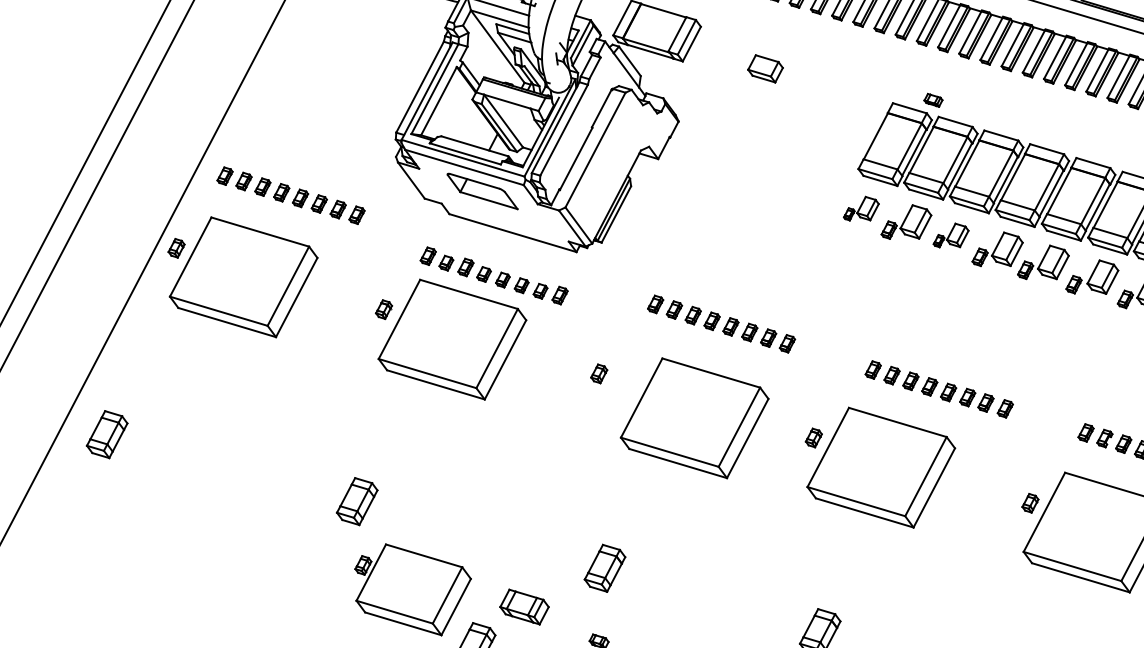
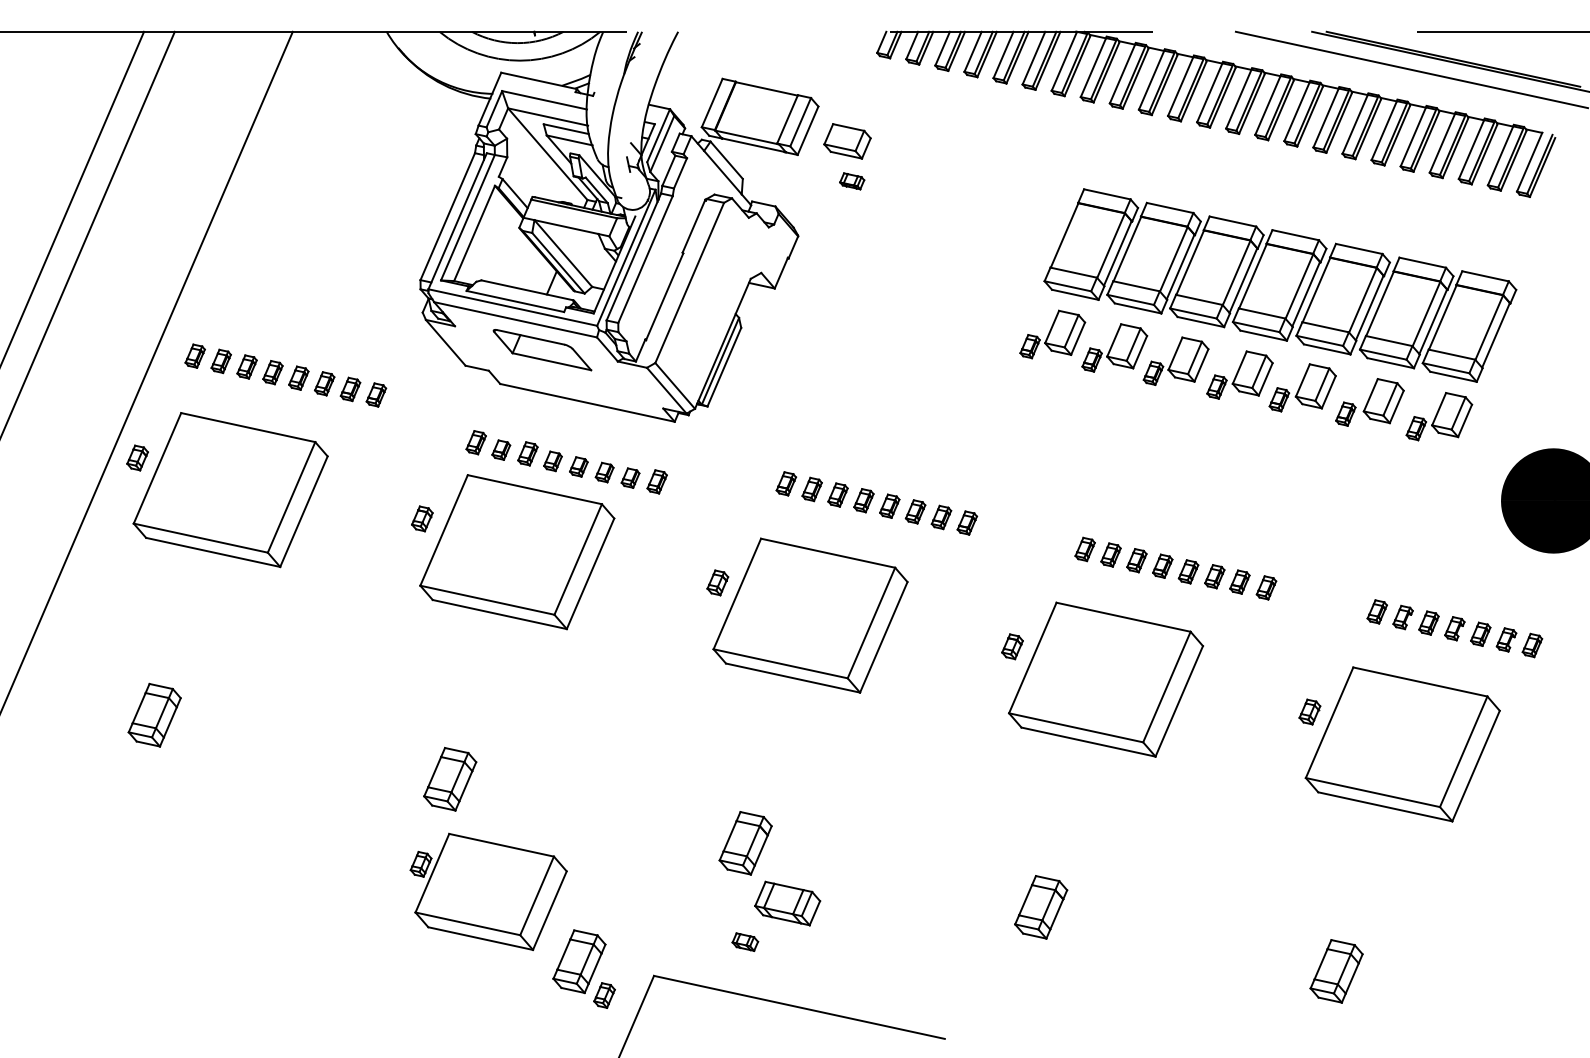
part: (765, 68) -> (847, 141), moved
part: (933, 100) -> (852, 181), moved
part: (861, 208) -> (1052, 334), size x1.43
part: (950, 235) -> (1175, 360), size x1.43
part: (694, 418) -> (810, 615), moved
part: (107, 434) -> (154, 714), moved
part: (357, 501) -> (450, 778), moved
part: (524, 607) -> (787, 903), moved

